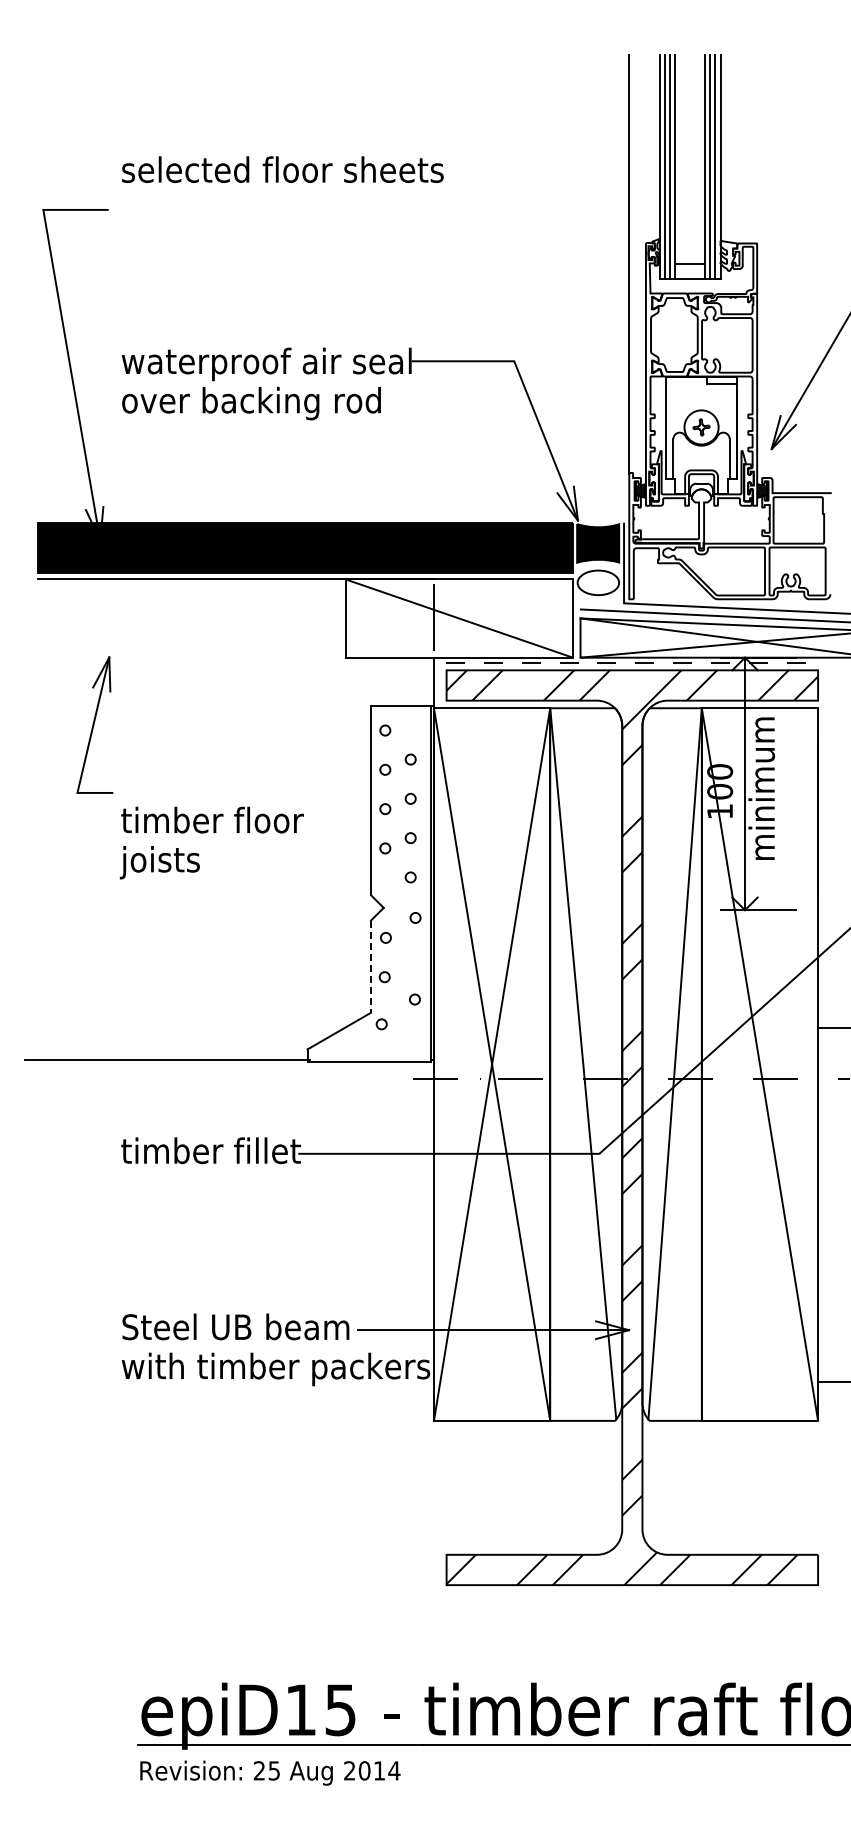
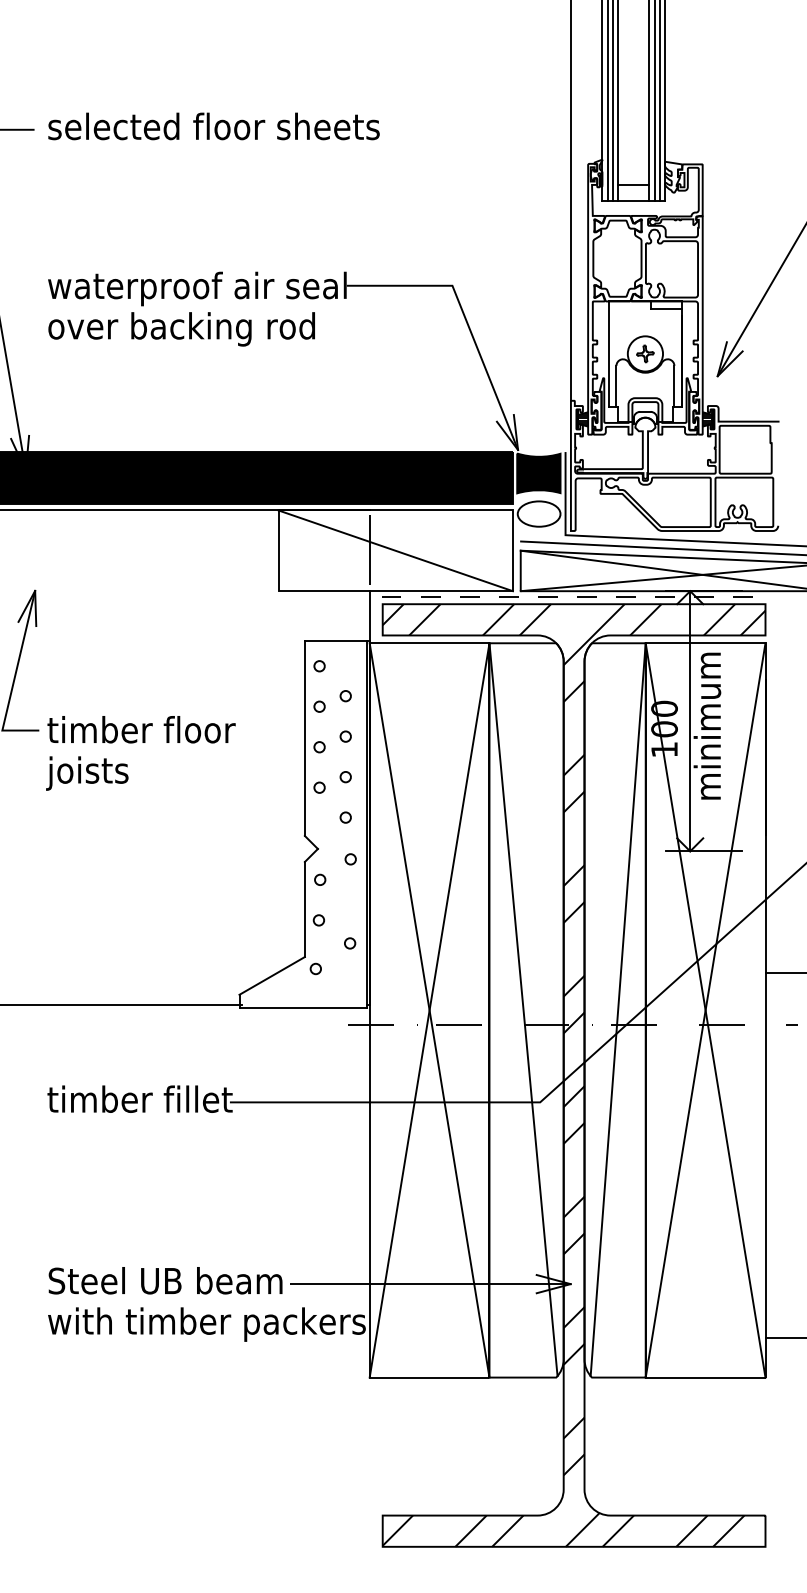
text: (282, 169) -> (213, 126), moved
text: (211, 842) -> (140, 752), moved
line: (371, 967) -> (305, 910), dashed -> solid
line: (759, 1064) -> (705, 1010), added

